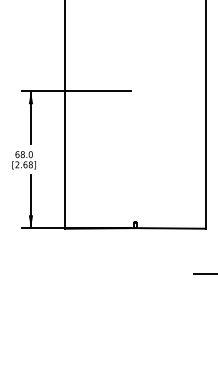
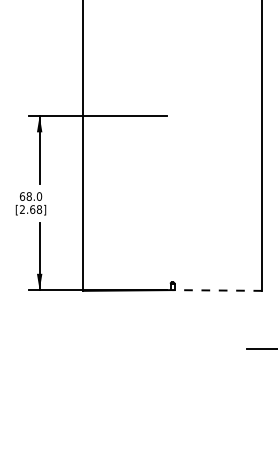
line: (170, 228) -> (217, 290), solid -> dashed

